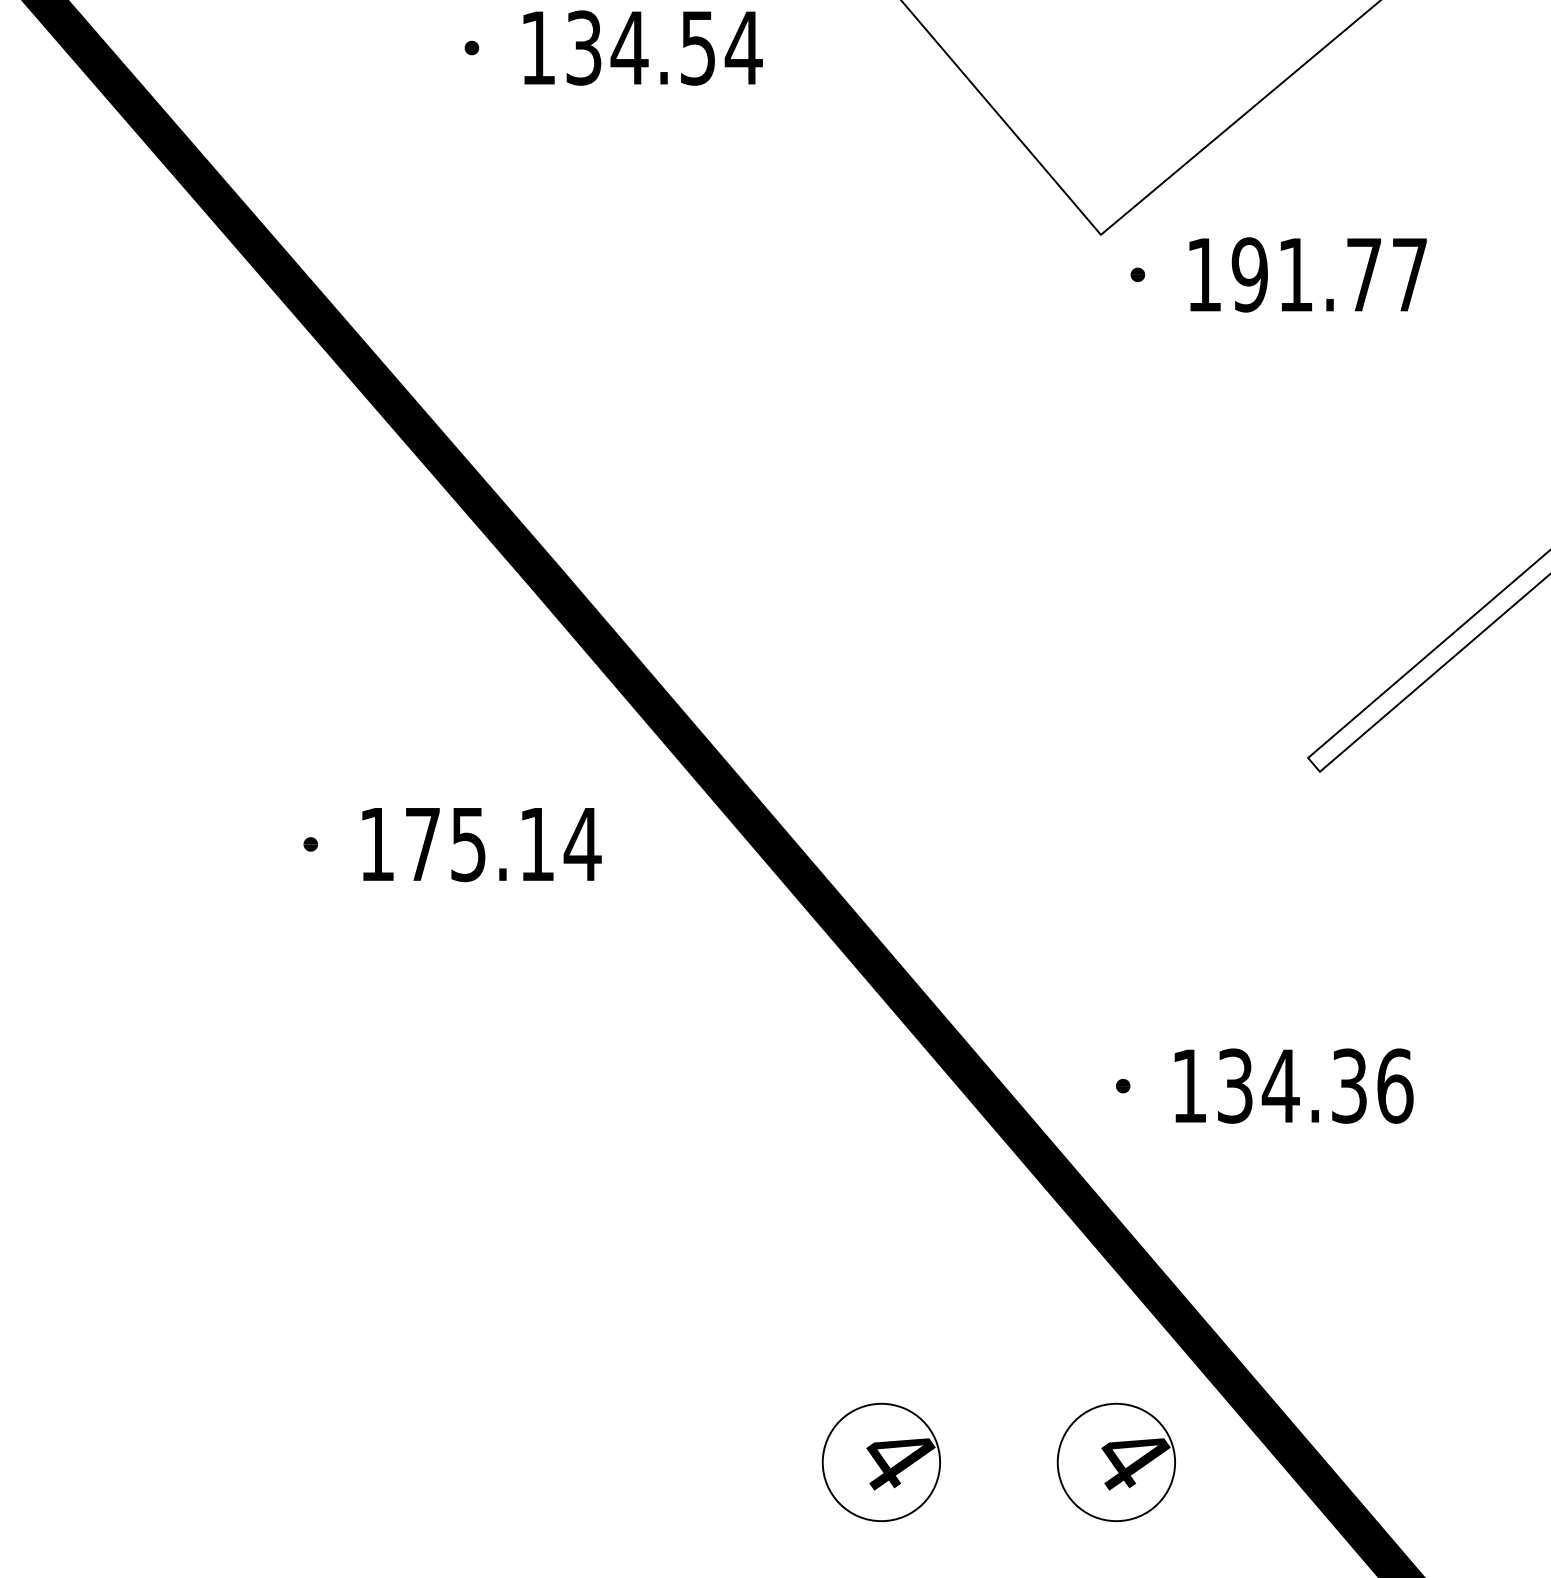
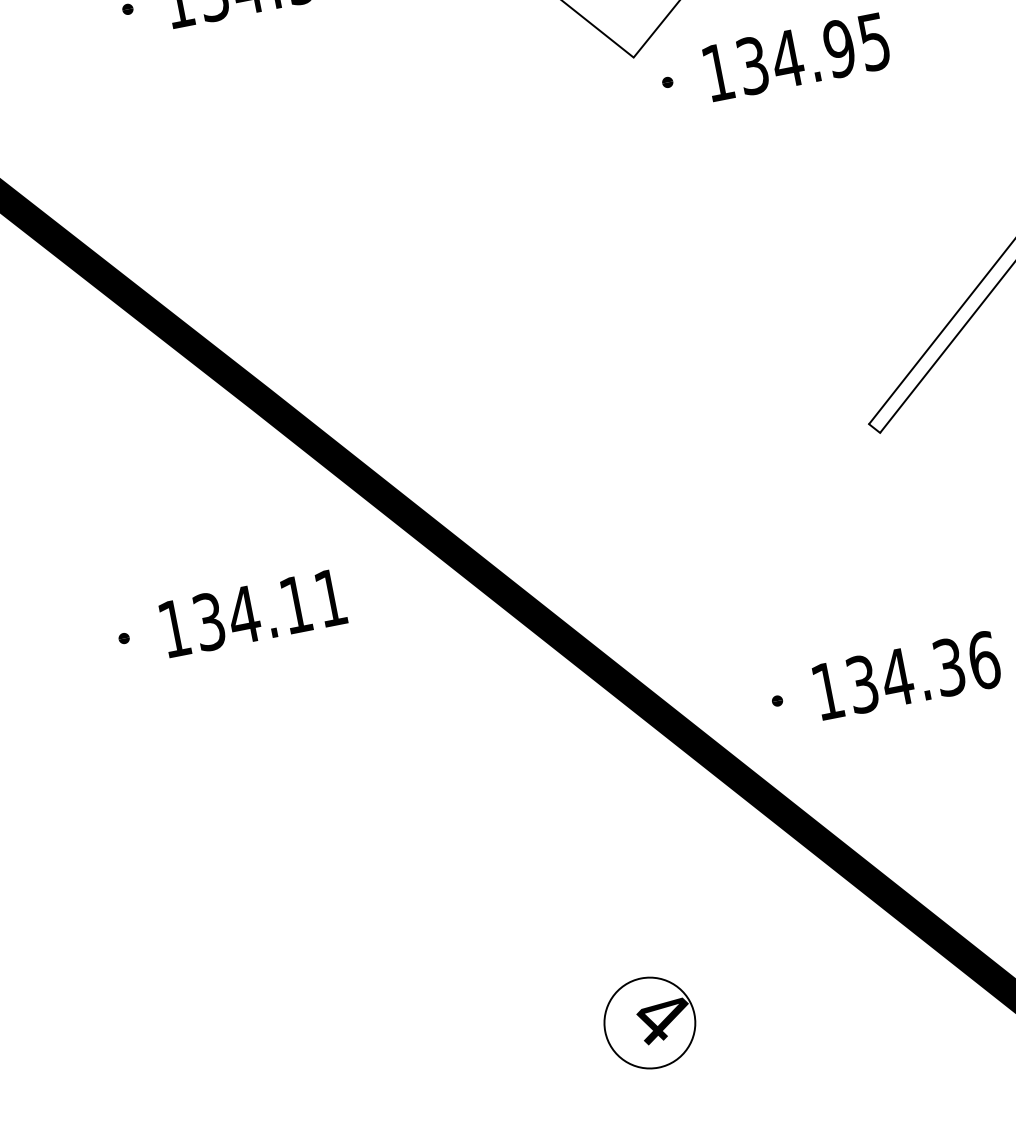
text: (1328, 274) -> (812, 53), 191.77 -> 134.95
text: (503, 844) -> (270, 609), 175.14 -> 134.11
part: (1115, 1461) -> (827, 987), removed

